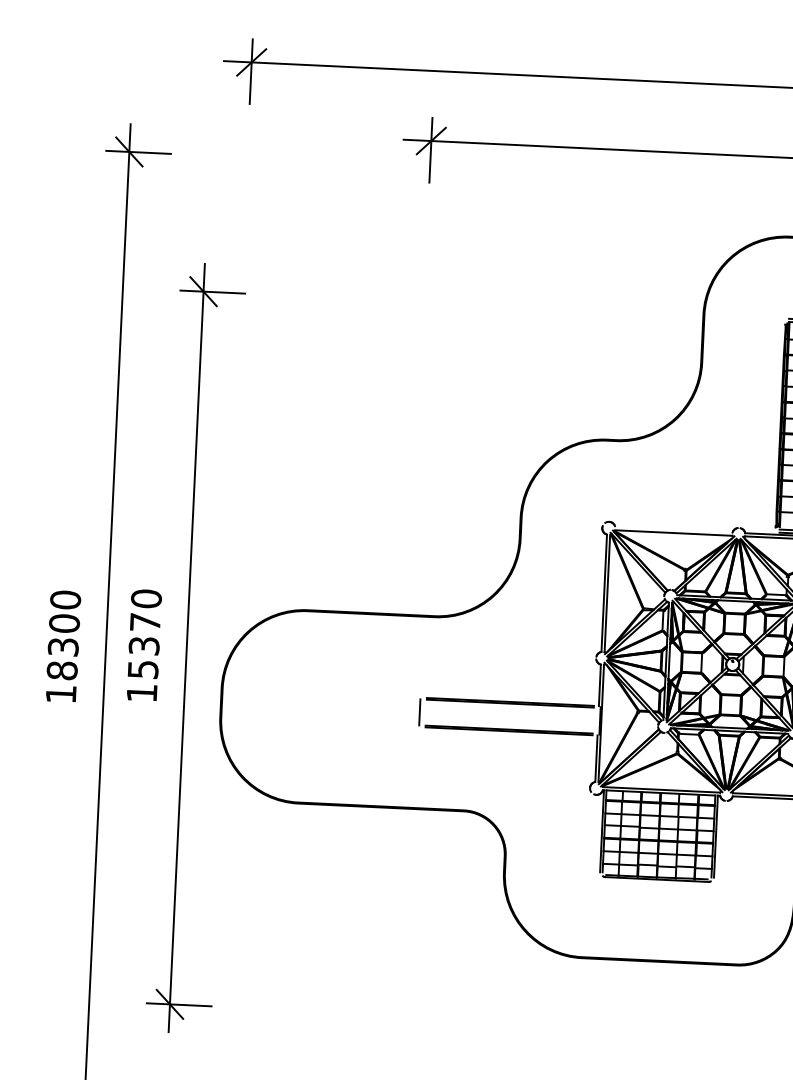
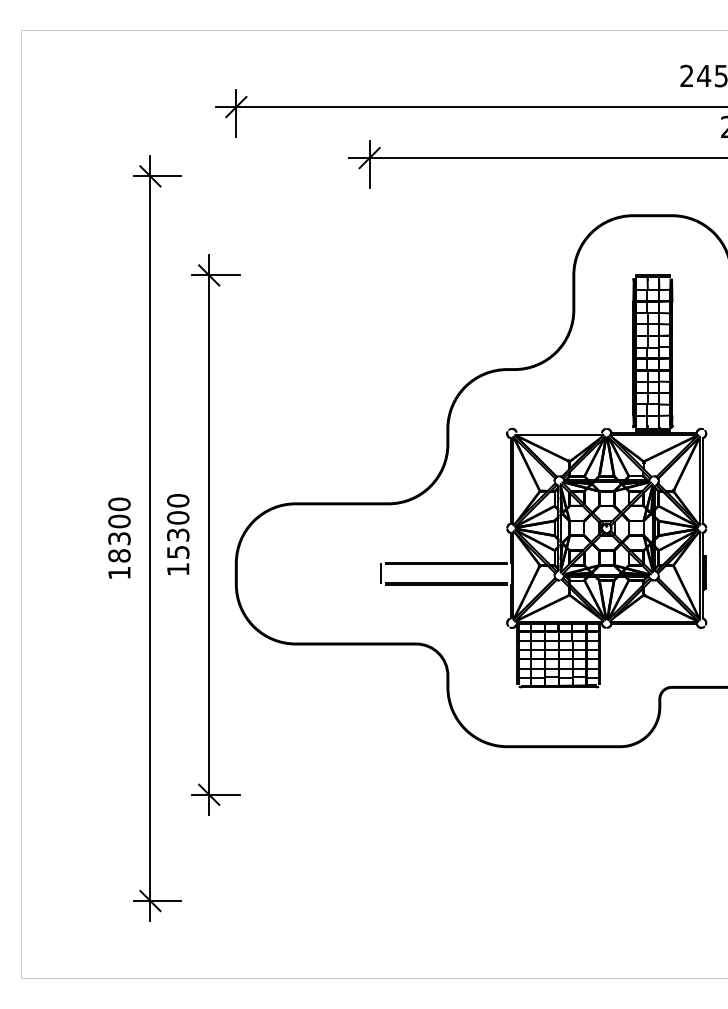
text: (145, 621) -> (178, 517), 15370 -> 15300

